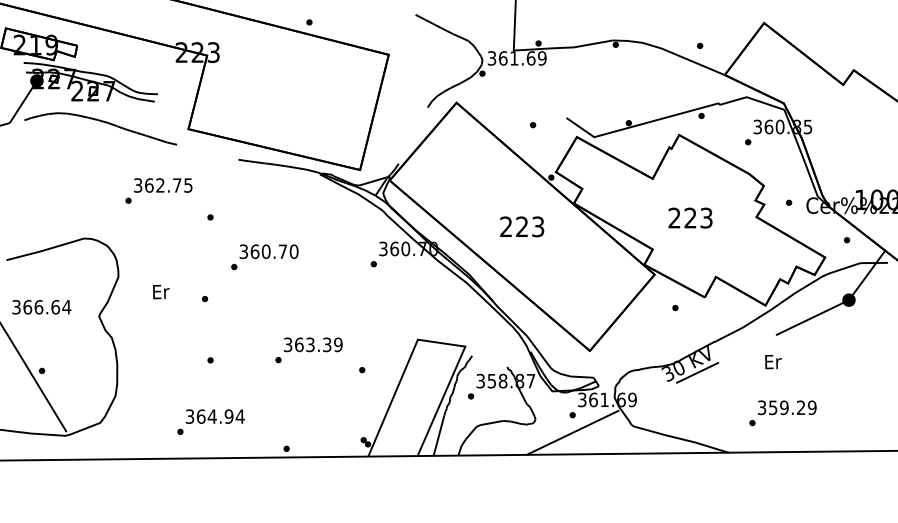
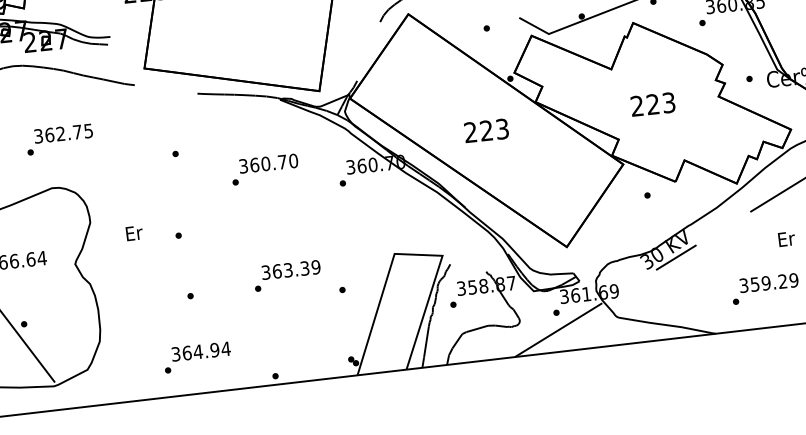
text: (158, 190) -> (59, 139), moved
text: (264, 257) -> (264, 169), moved
text: (773, 362) -> (786, 239), moved

